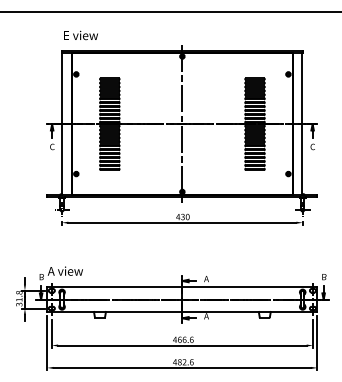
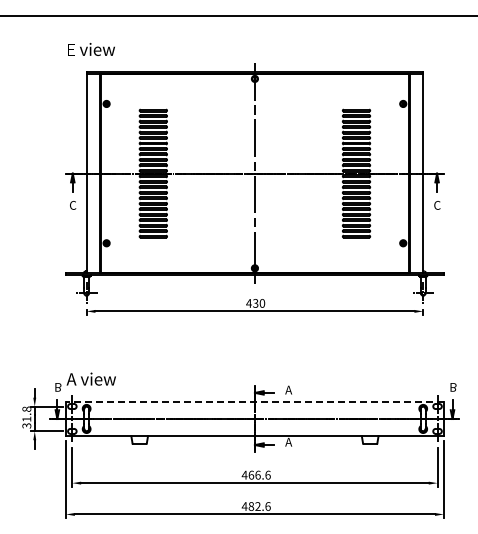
text: (81, 35) -> (91, 49), moved
line: (182, 287) -> (254, 401), solid -> dashed

